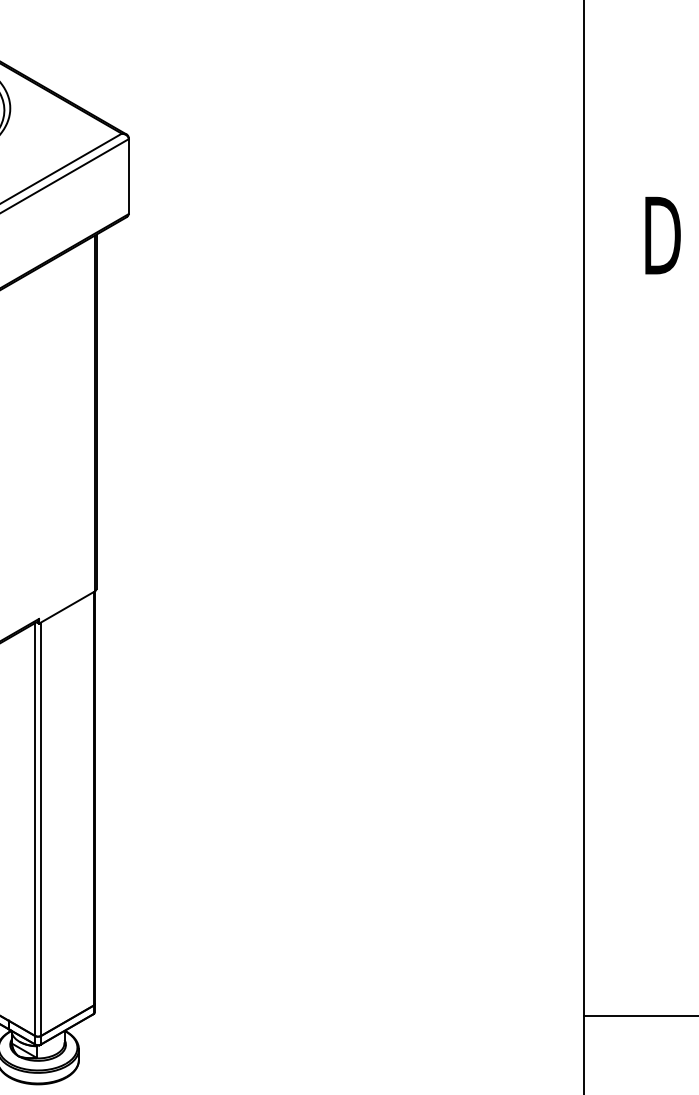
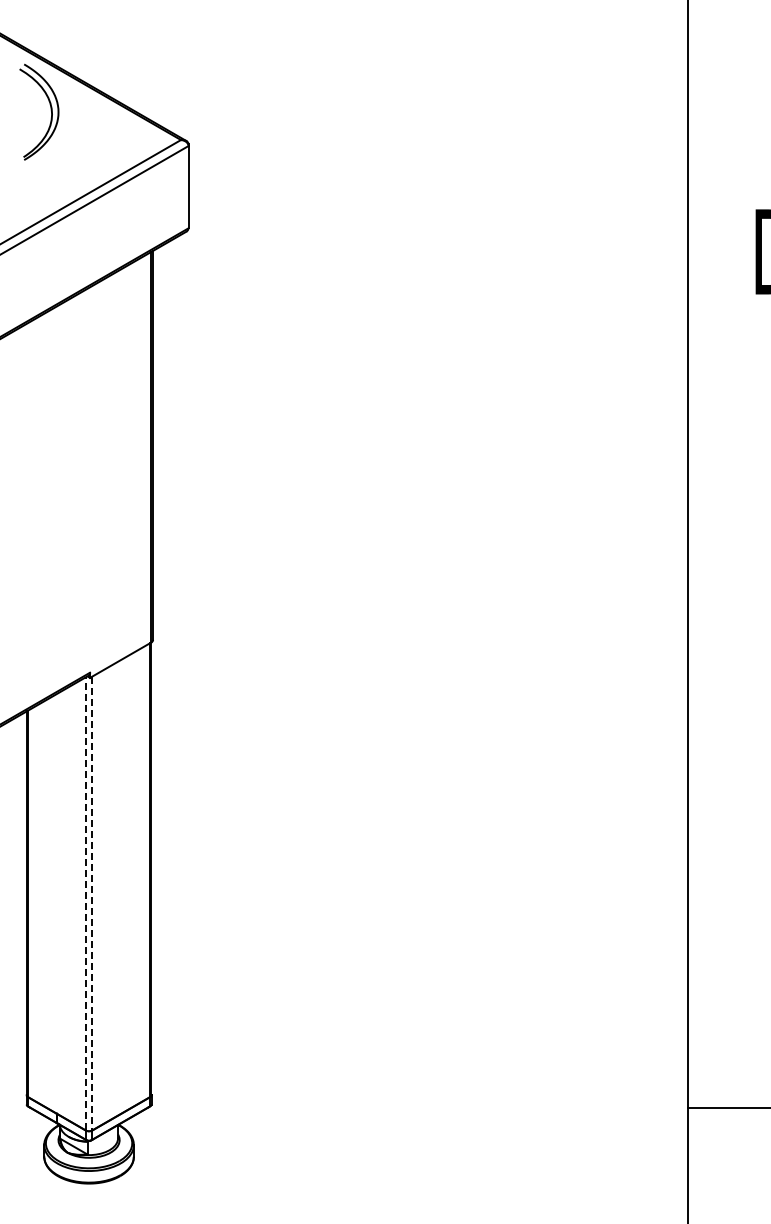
line: (34, 829) -> (85, 903), solid -> dashed
line: (41, 829) -> (92, 903), solid -> dashed

